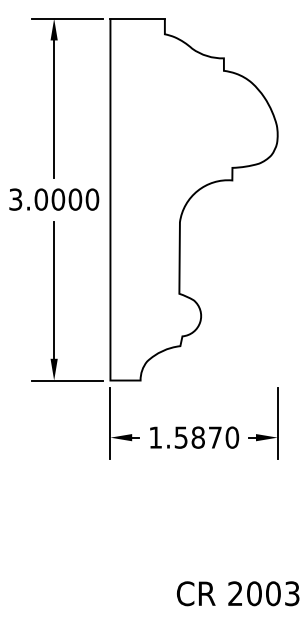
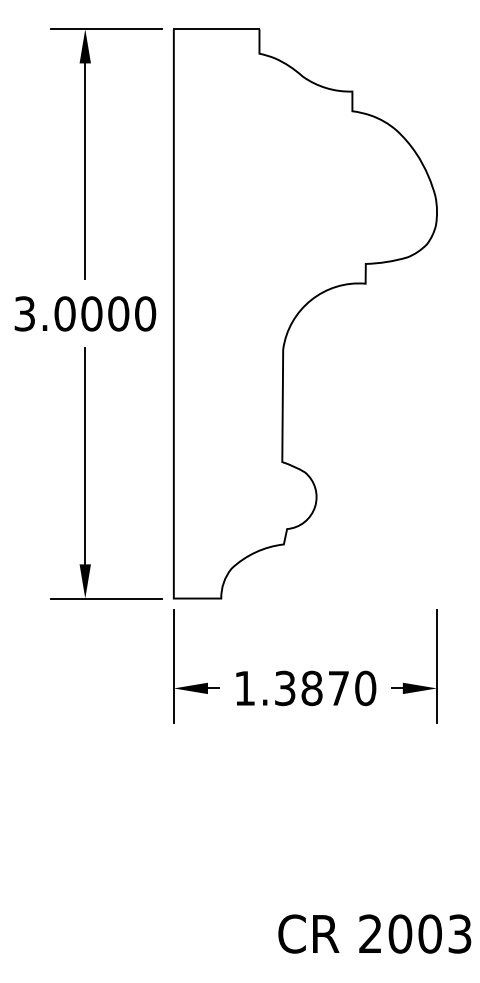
text: (181, 437) -> (285, 688), 1.5870 -> 1.3870

